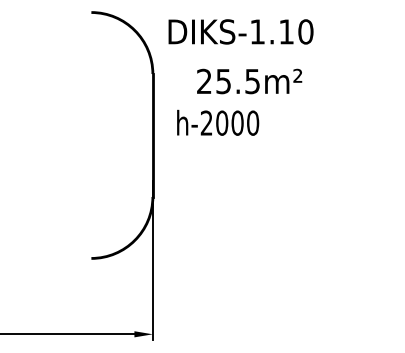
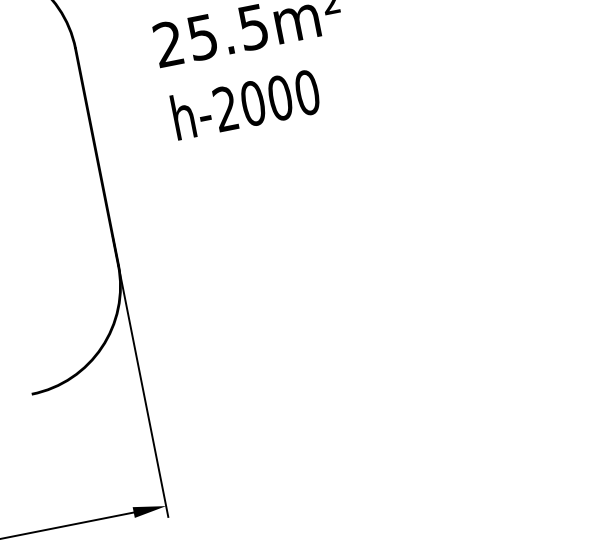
text: (218, 122) -> (246, 103), moved

